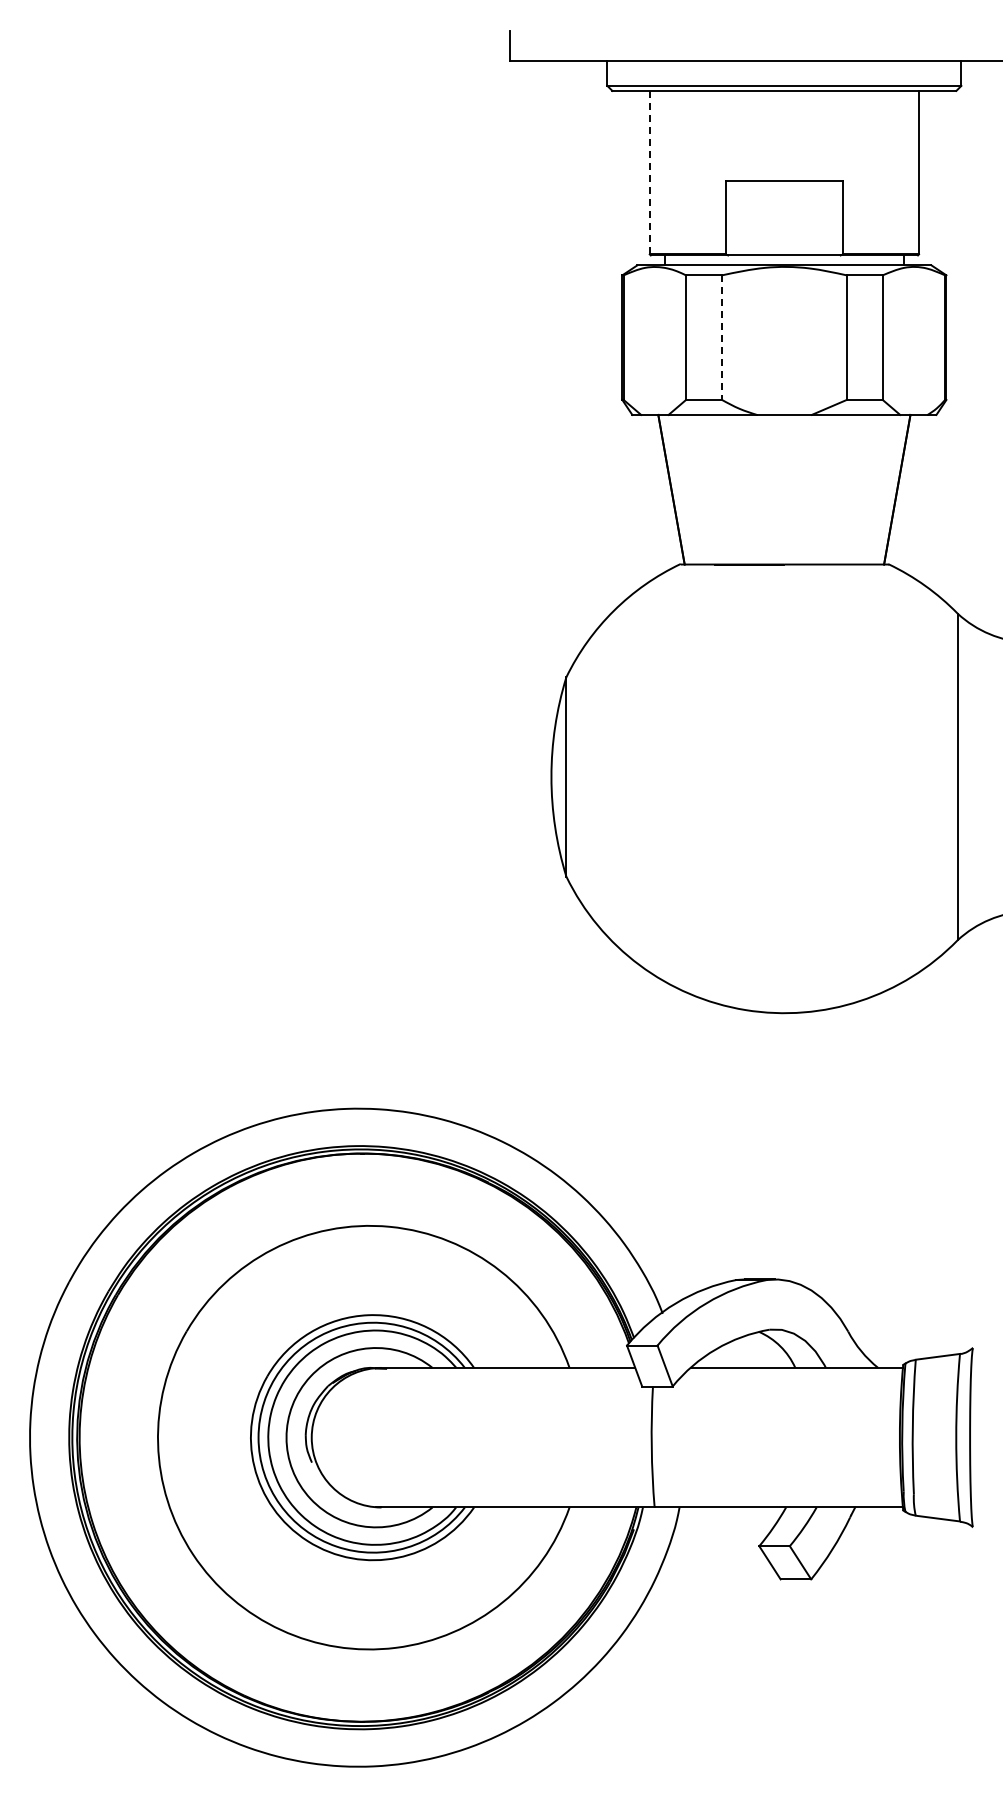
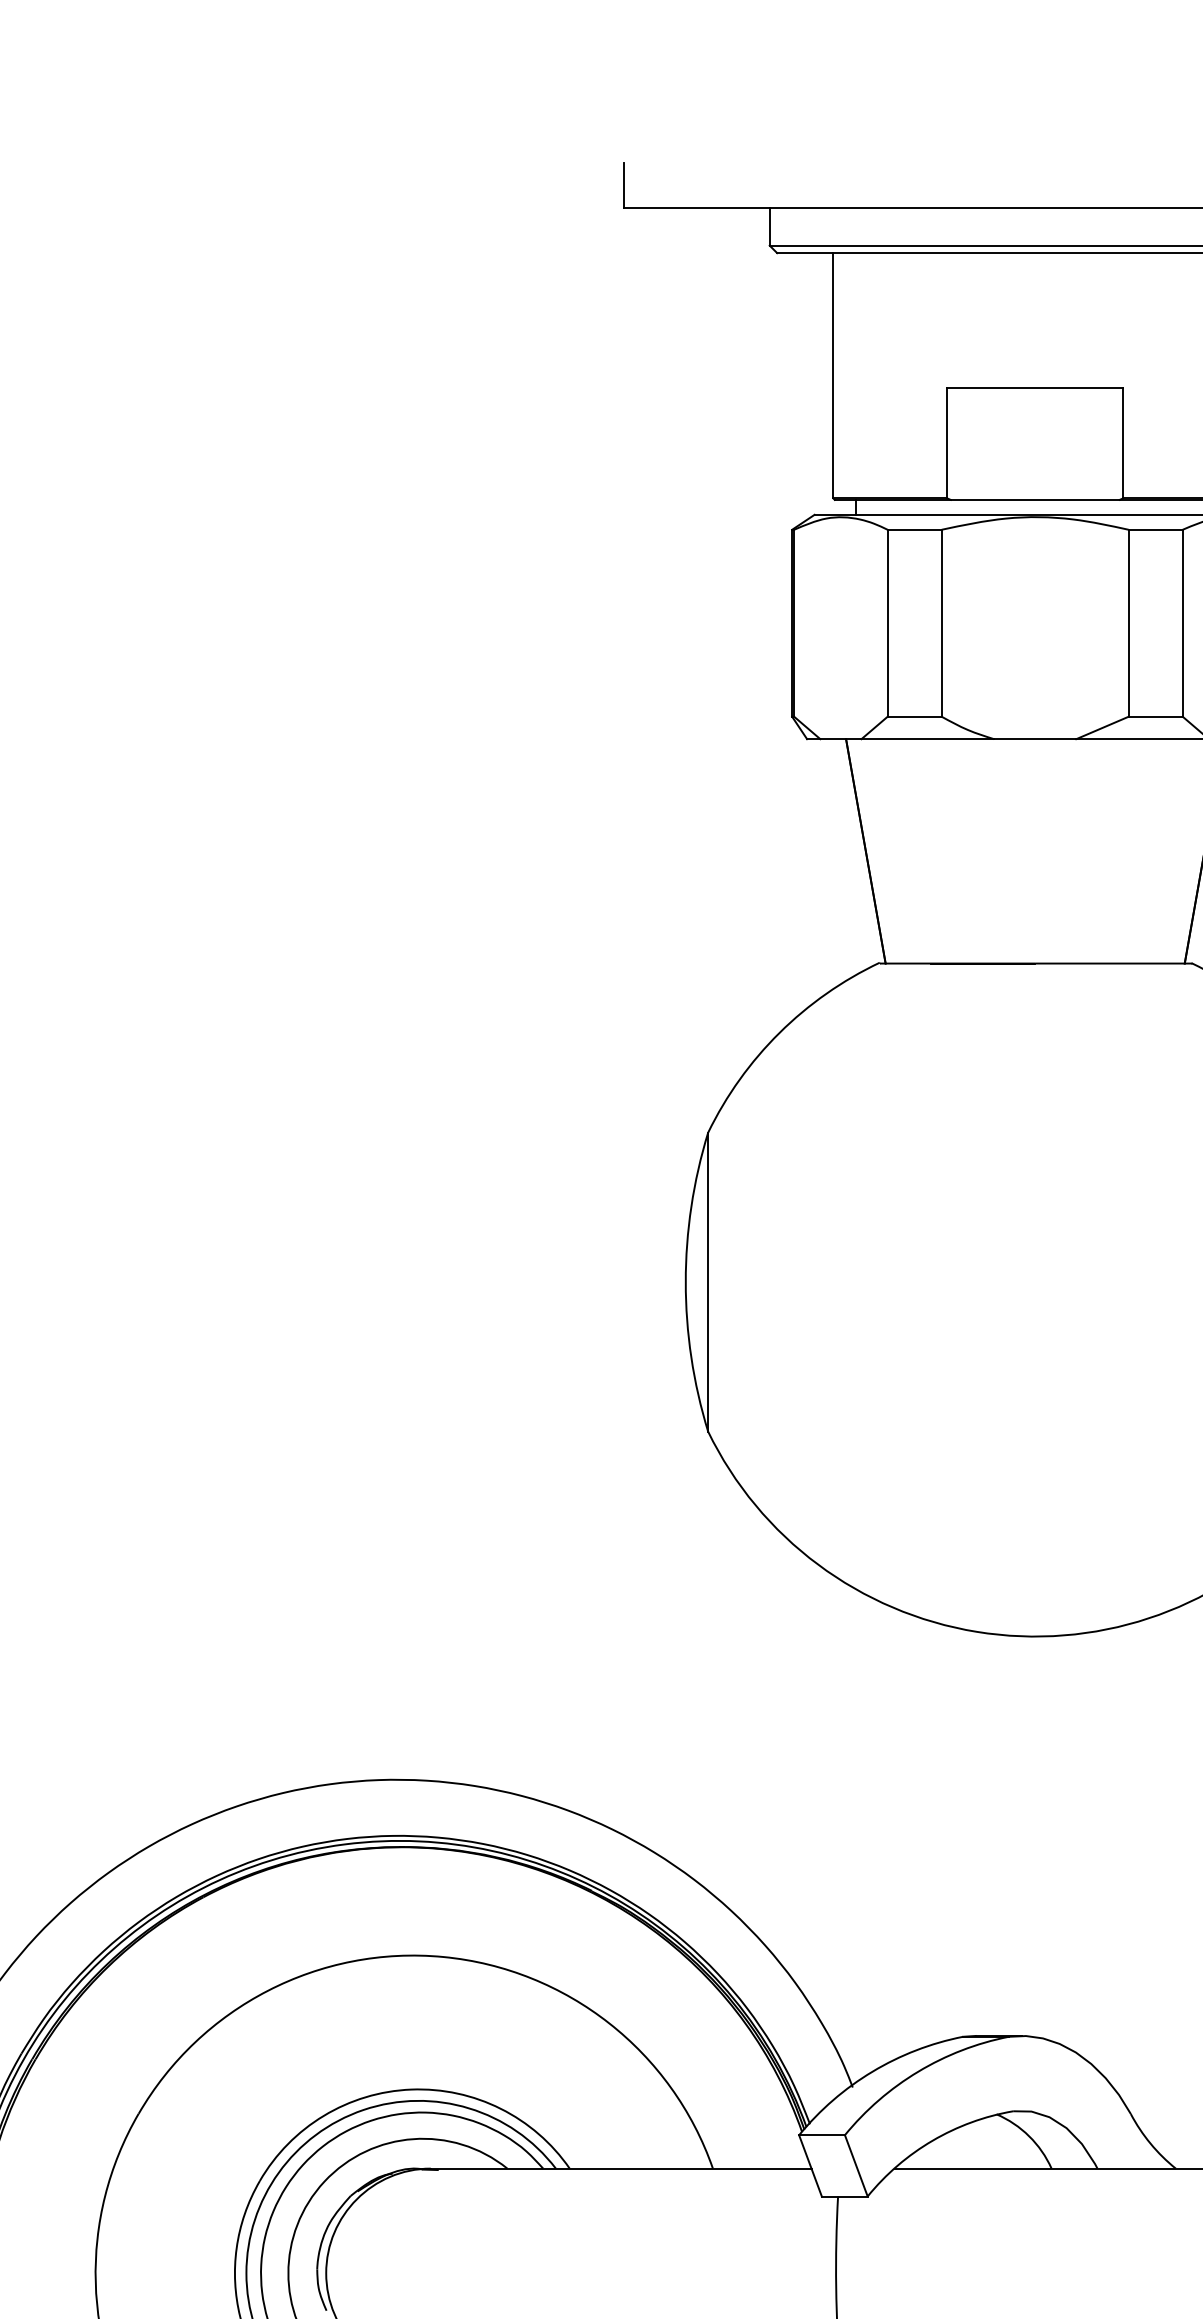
line: (649, 172) -> (832, 375), dashed -> solid
line: (722, 338) -> (942, 624), dashed -> solid

